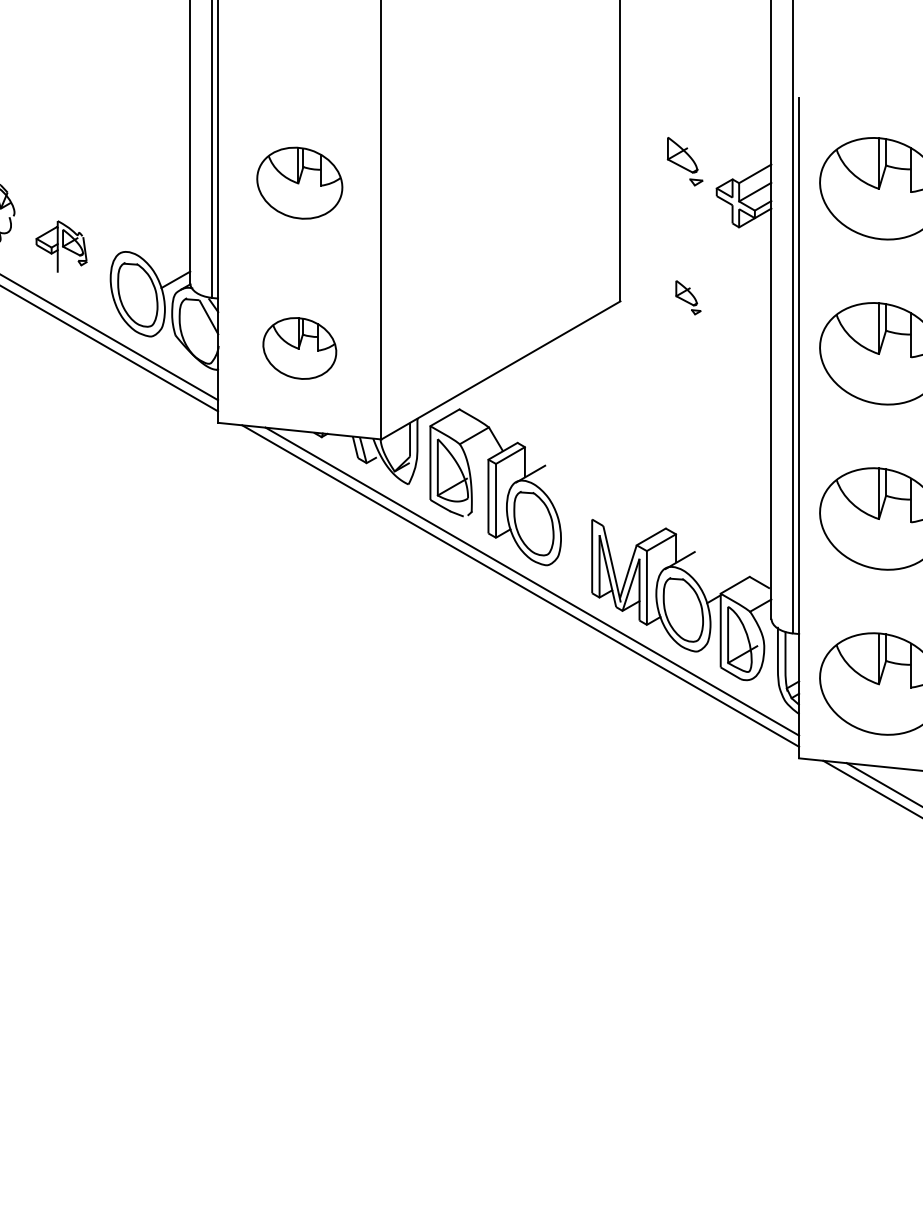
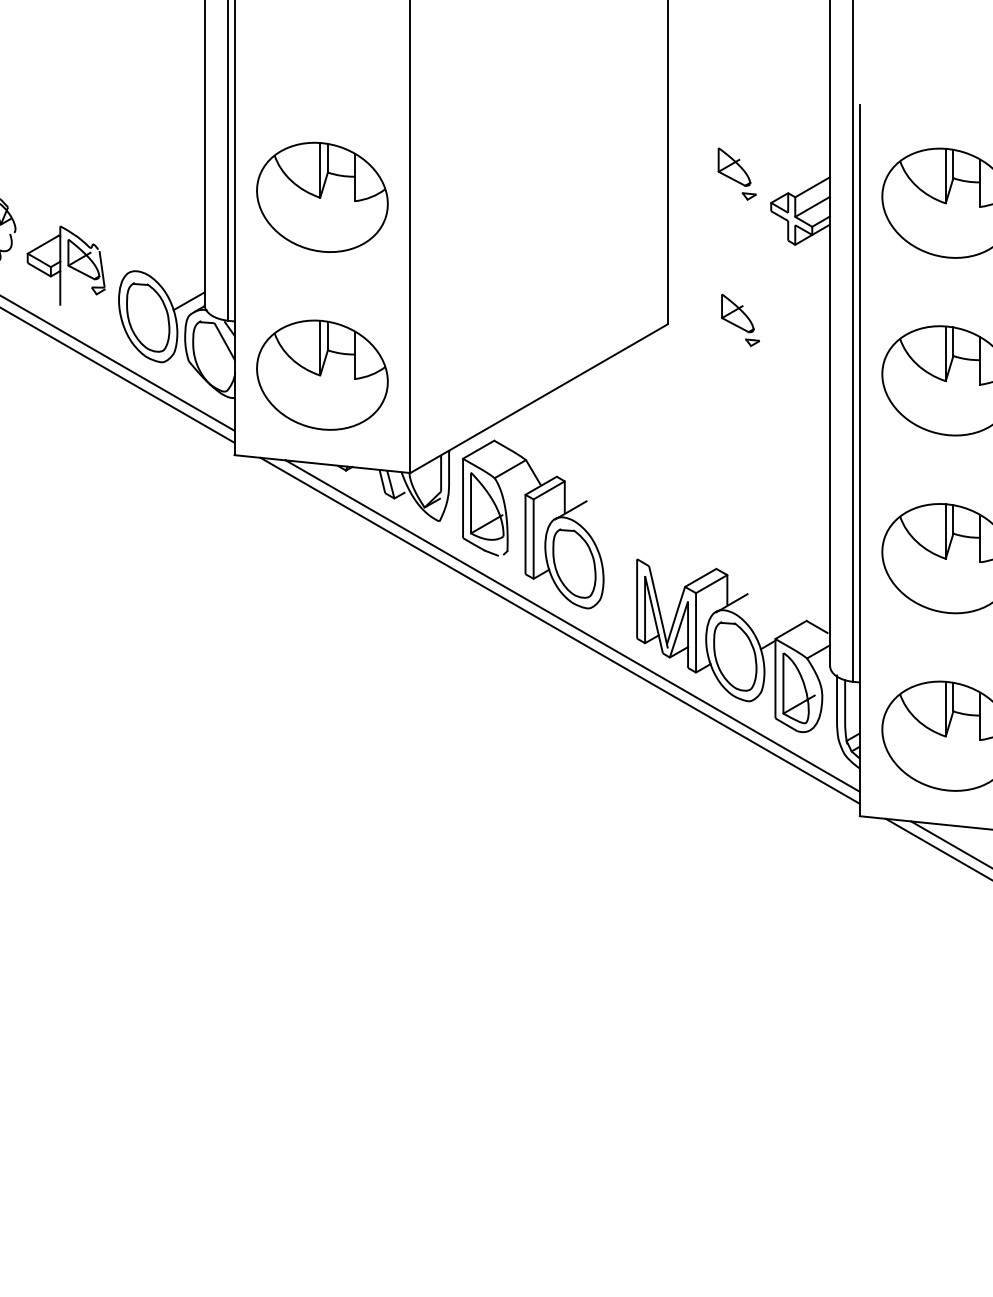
part: (299, 182) -> (322, 196), size x1.43
part: (61, 246) -> (66, 265), size x1.43
part: (688, 297) -> (740, 320), size x1.43
part: (299, 348) -> (322, 375), size x1.67

